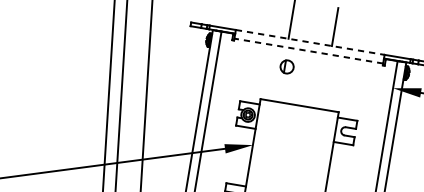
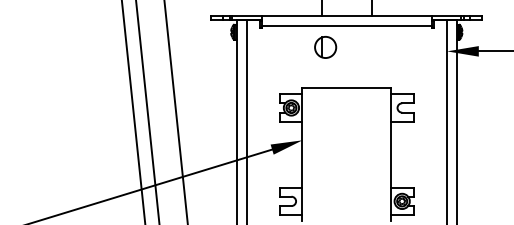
line: (310, 41) -> (346, 15), dashed -> solid
line: (308, 50) -> (346, 25), dashed -> solid
part: (286, 66) -> (325, 47), size x1.43

